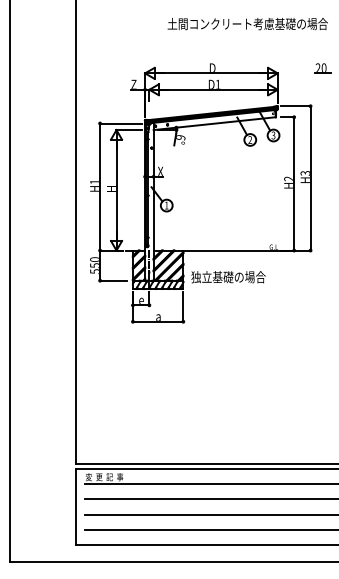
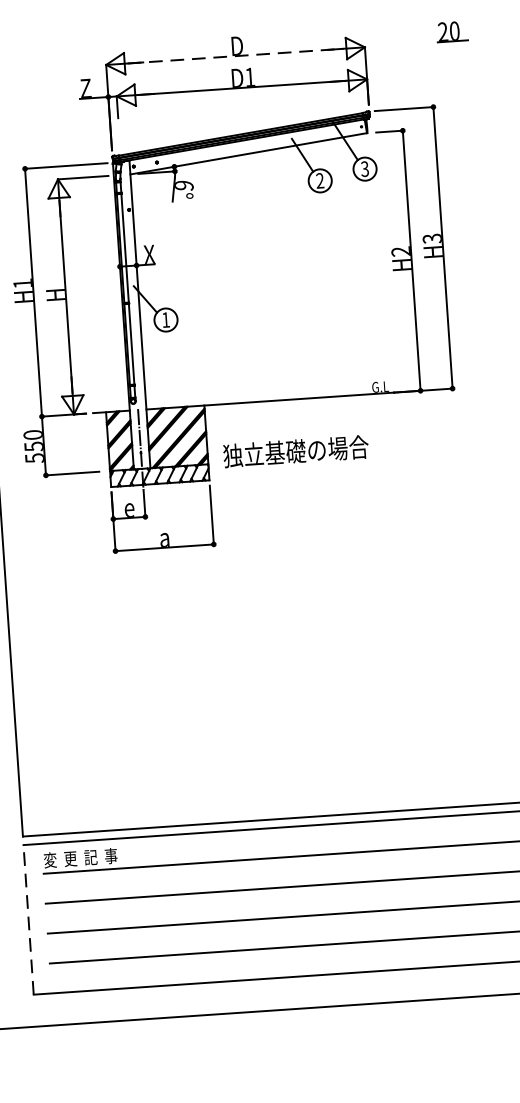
line: (211, 73) -> (235, 56), solid -> dashed
line: (75, 506) -> (28, 919), solid -> dashed

